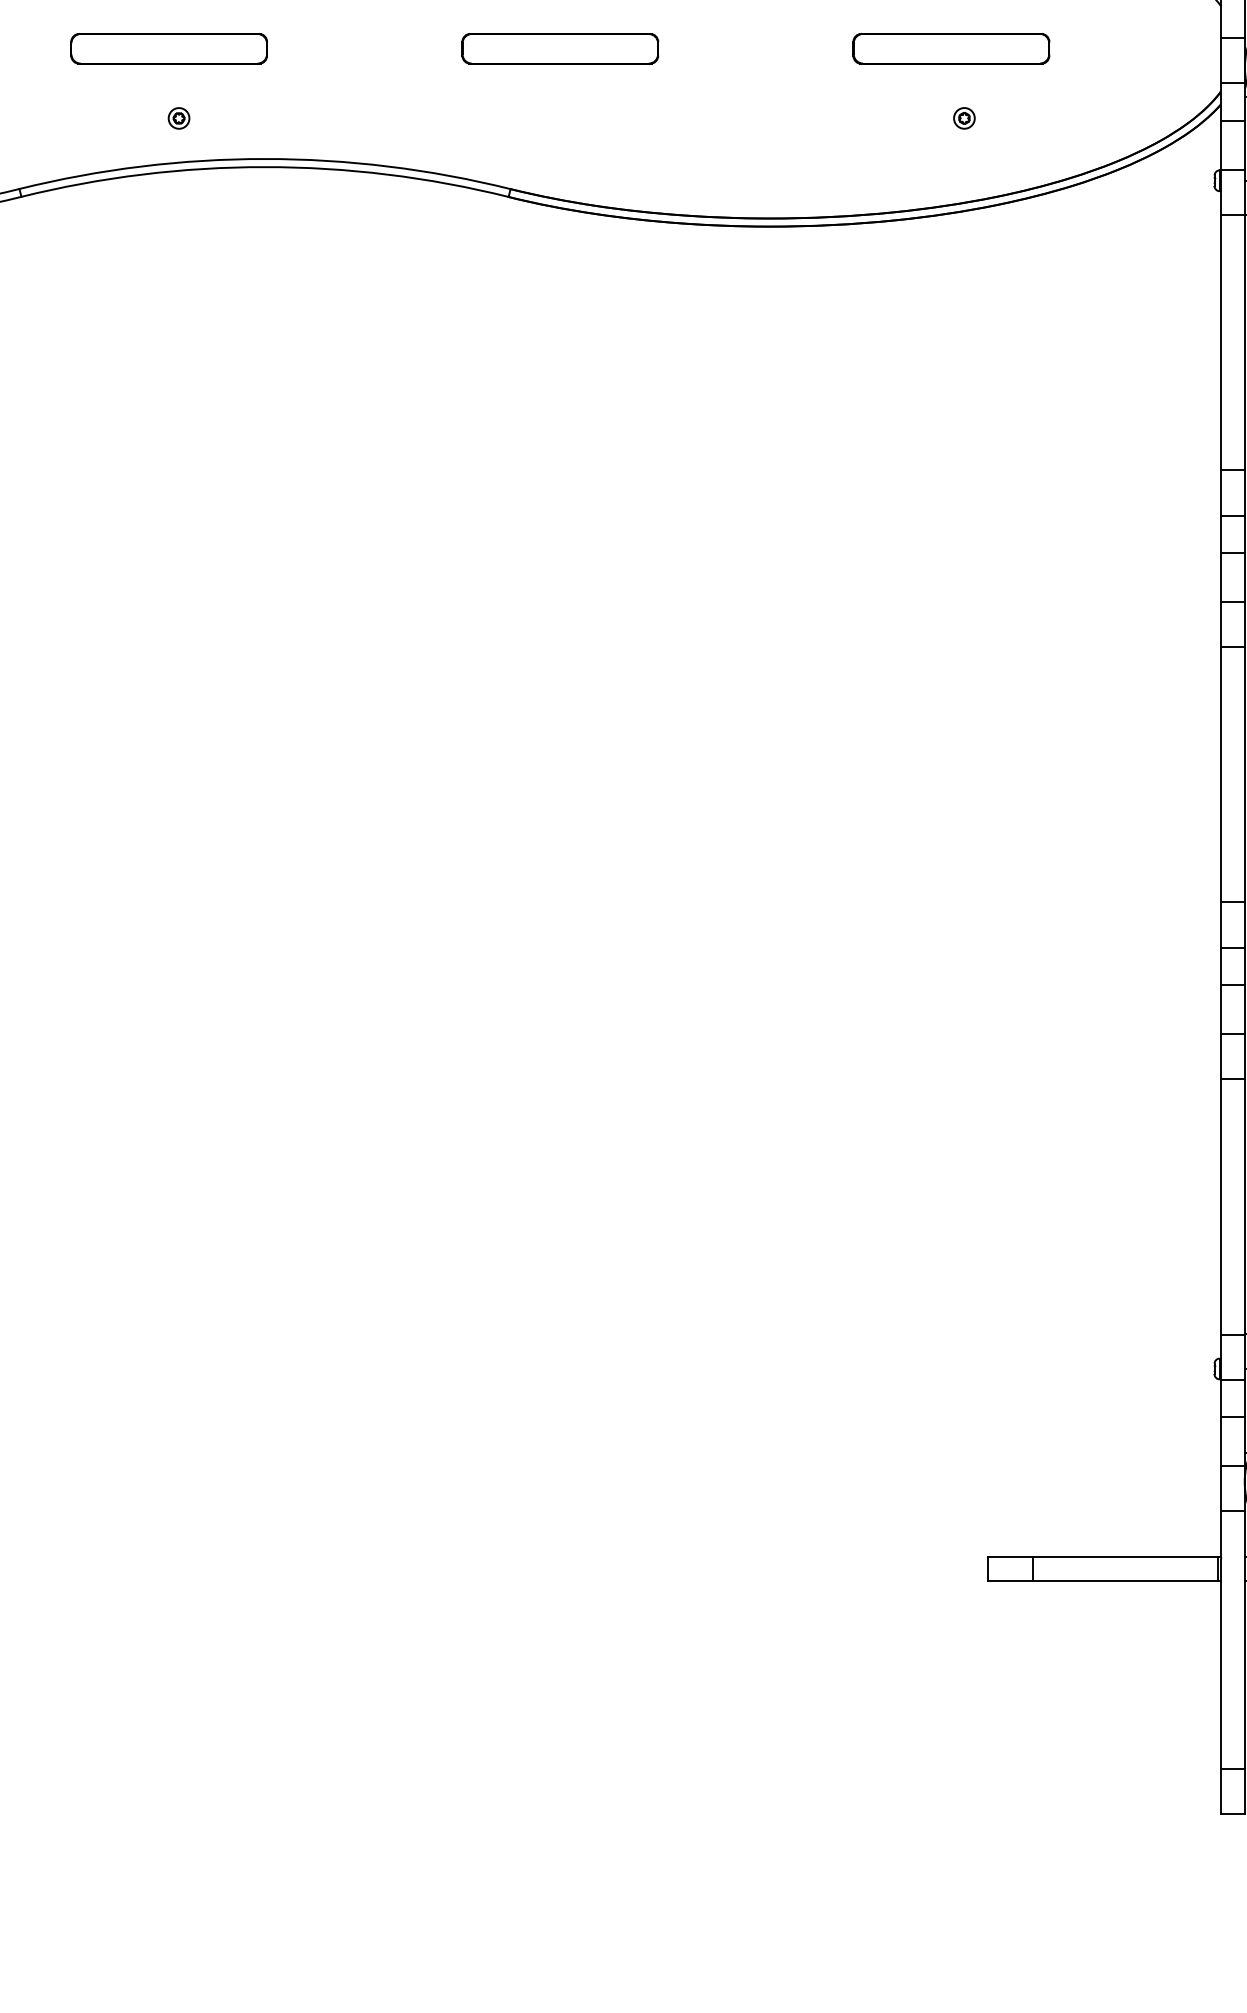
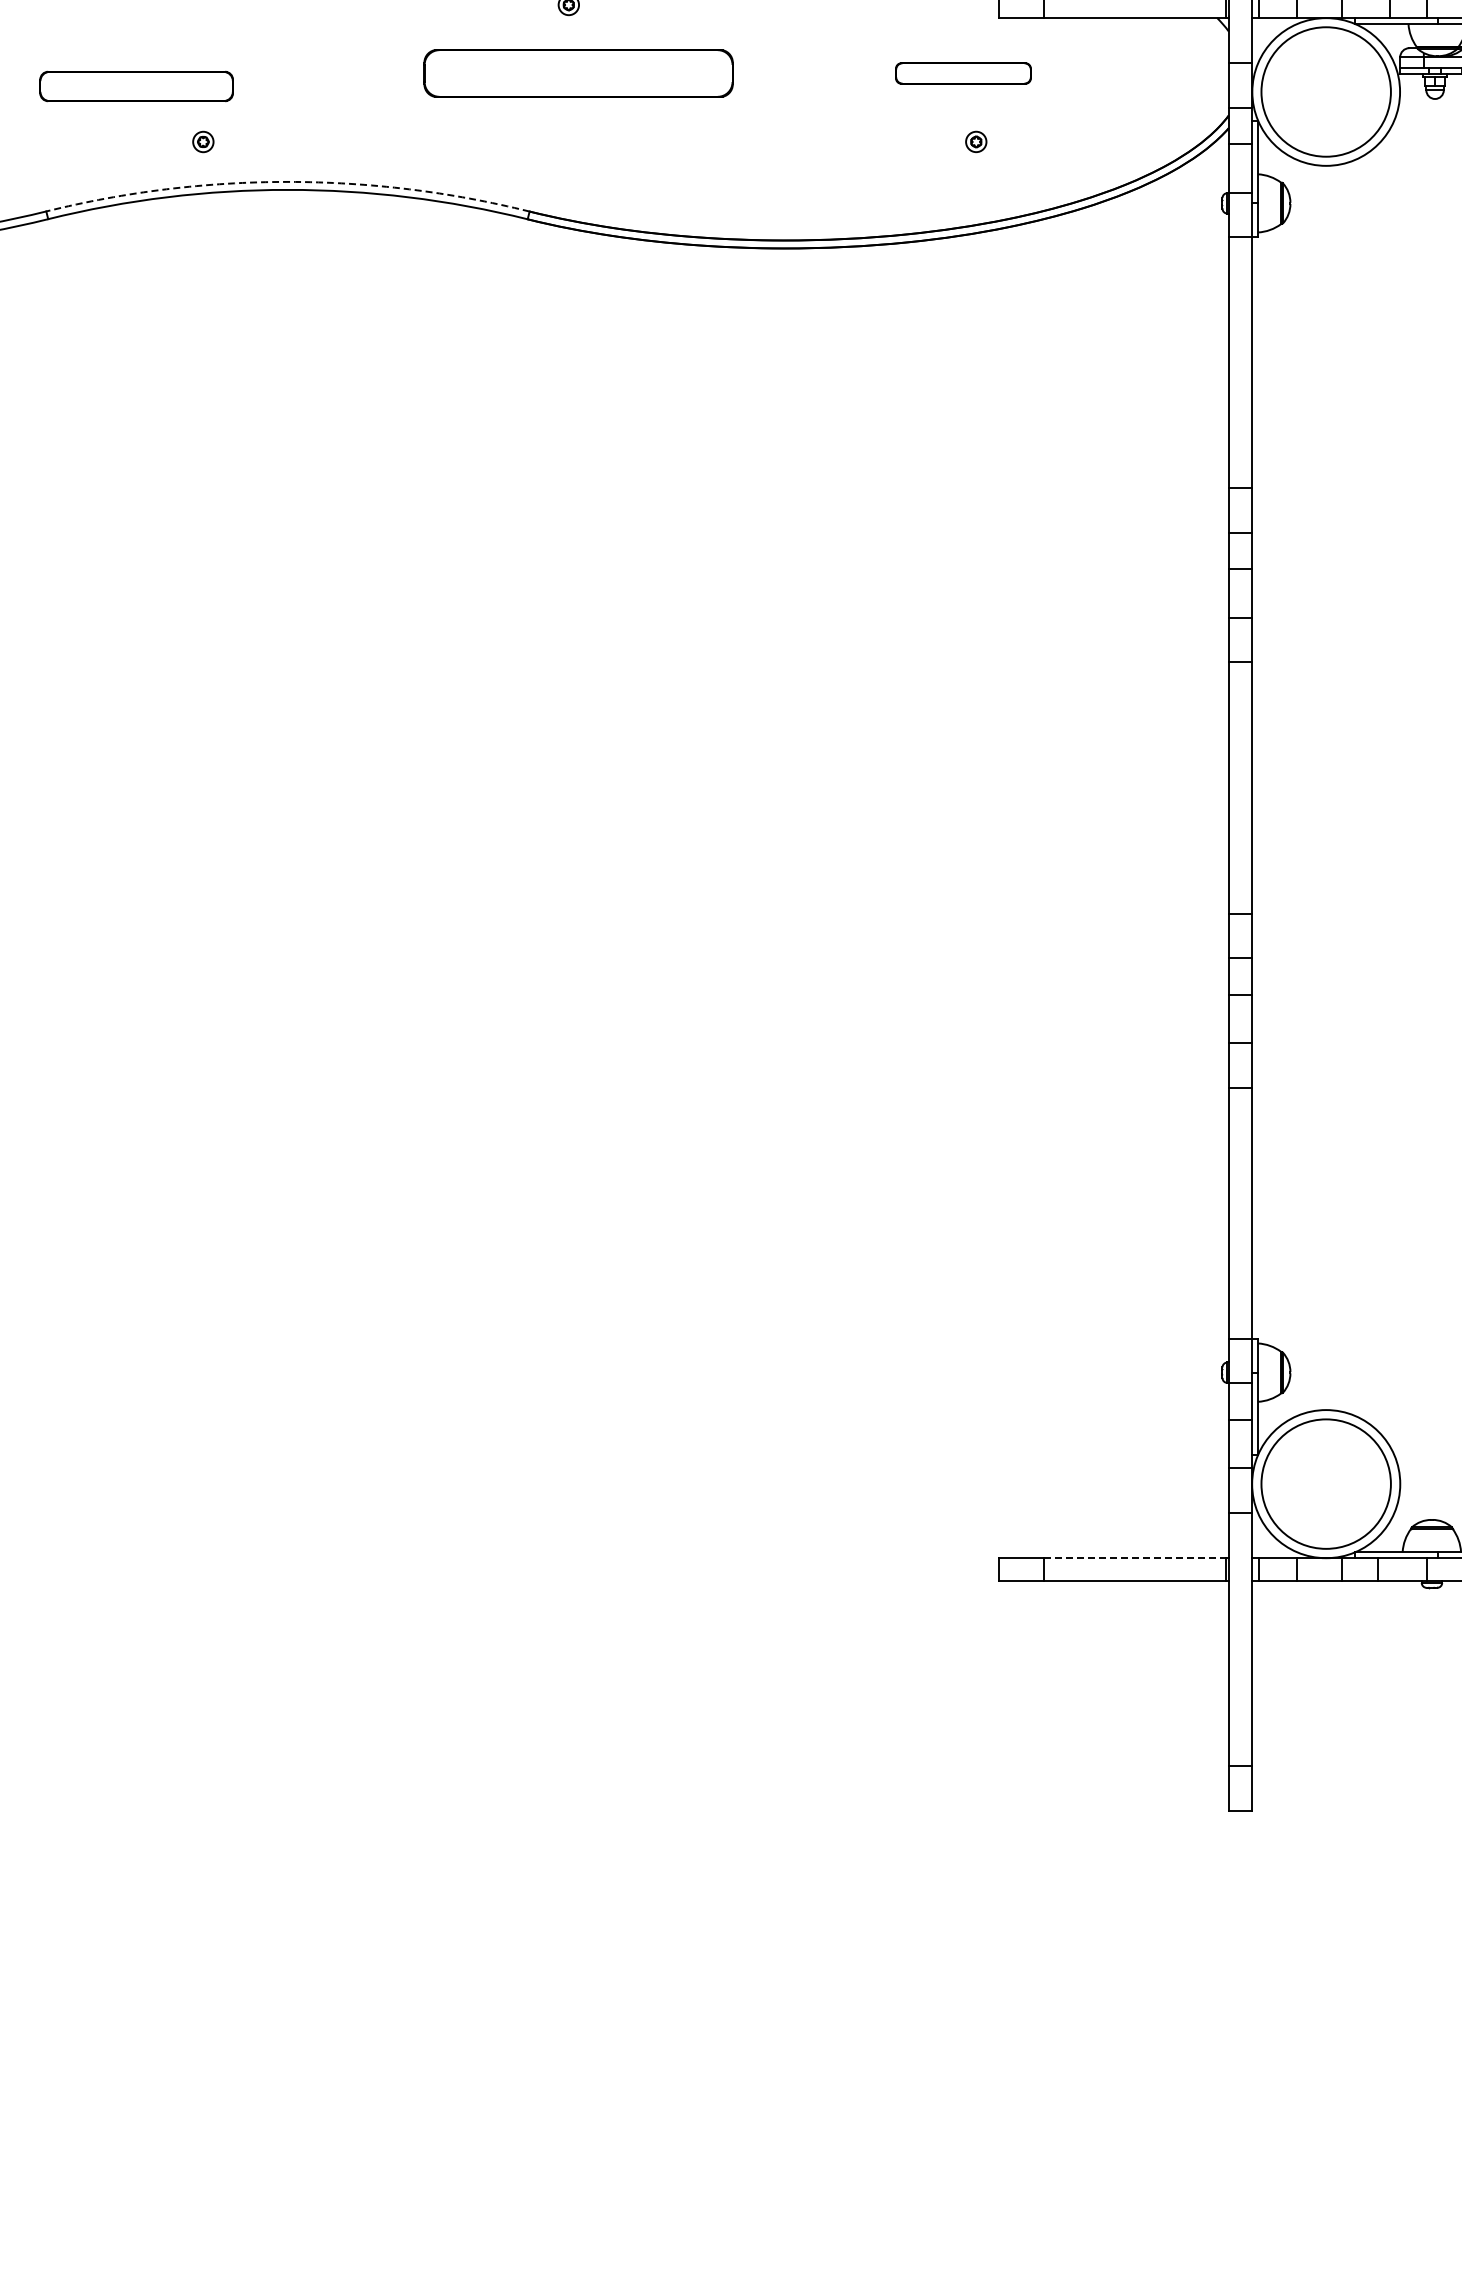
part: (169, 48) -> (136, 86), moved
part: (560, 48) -> (578, 73), size x1.6
part: (951, 48) -> (963, 73), size x0.7
arc: (264, 158) -> (287, 181), solid -> dashed
line: (1125, 1557) -> (1134, 1558), solid -> dashed

